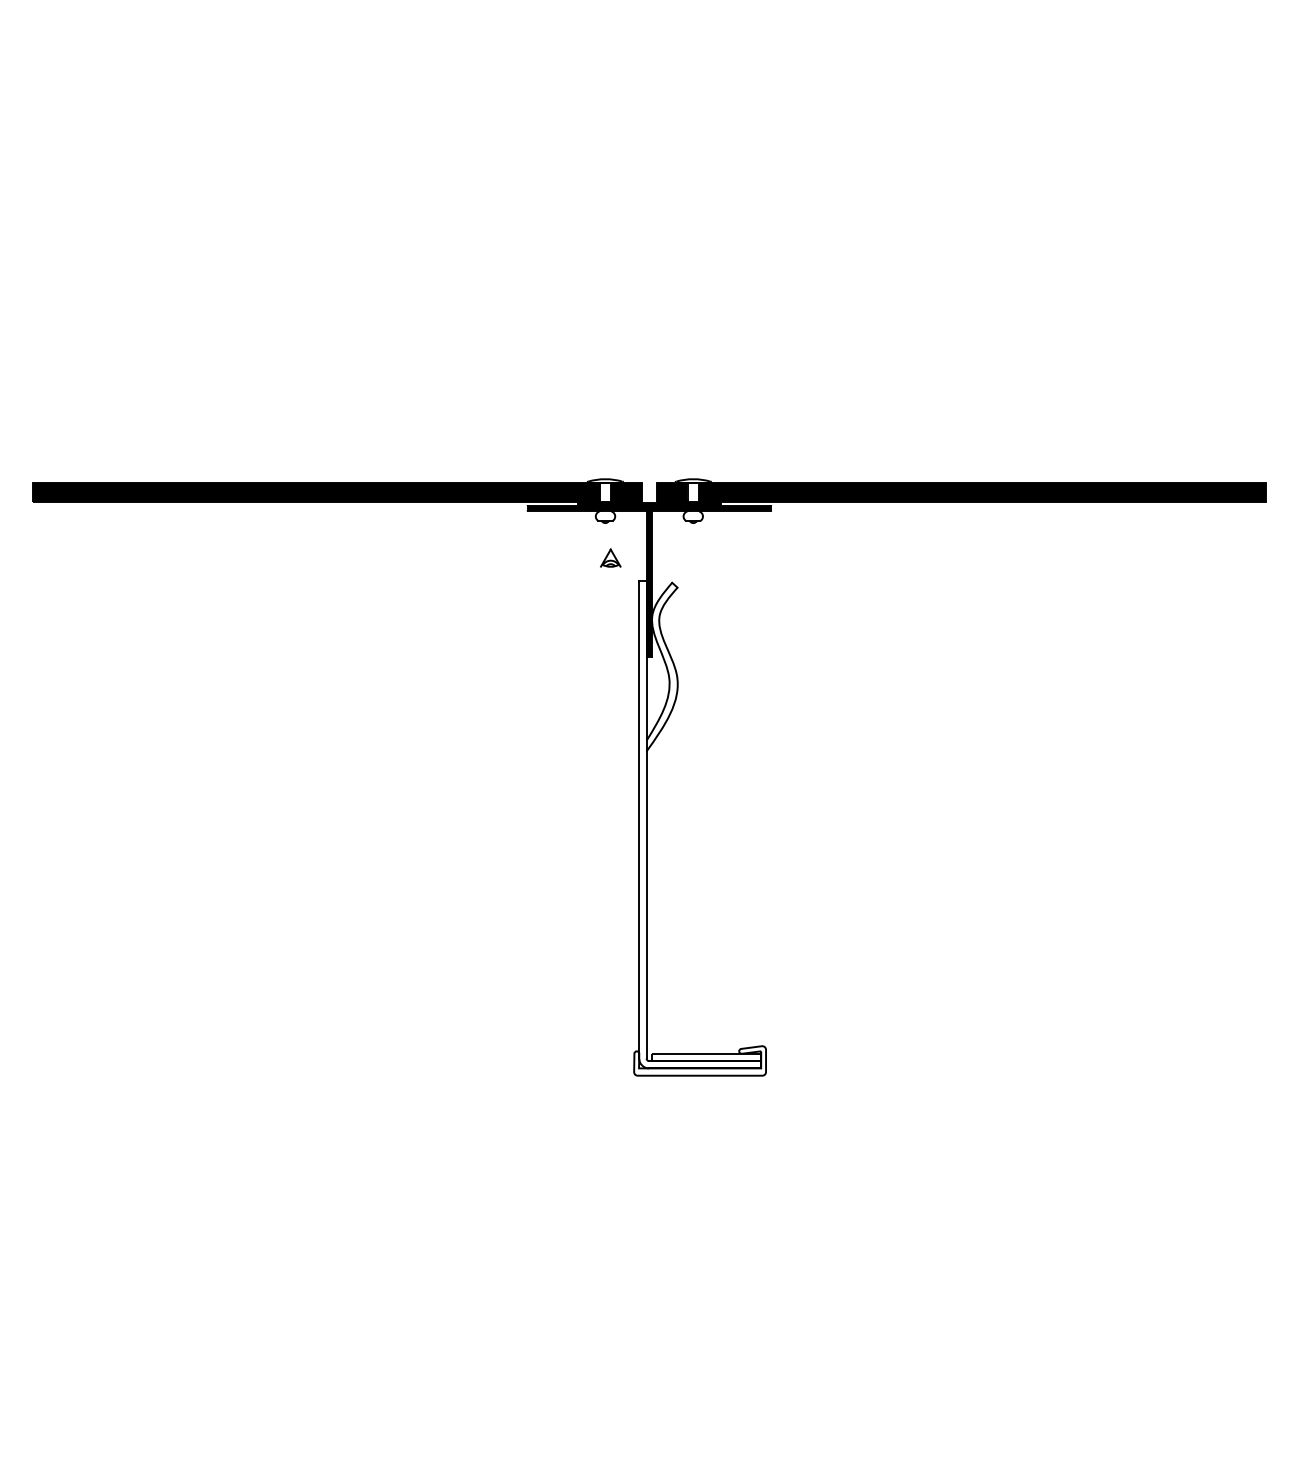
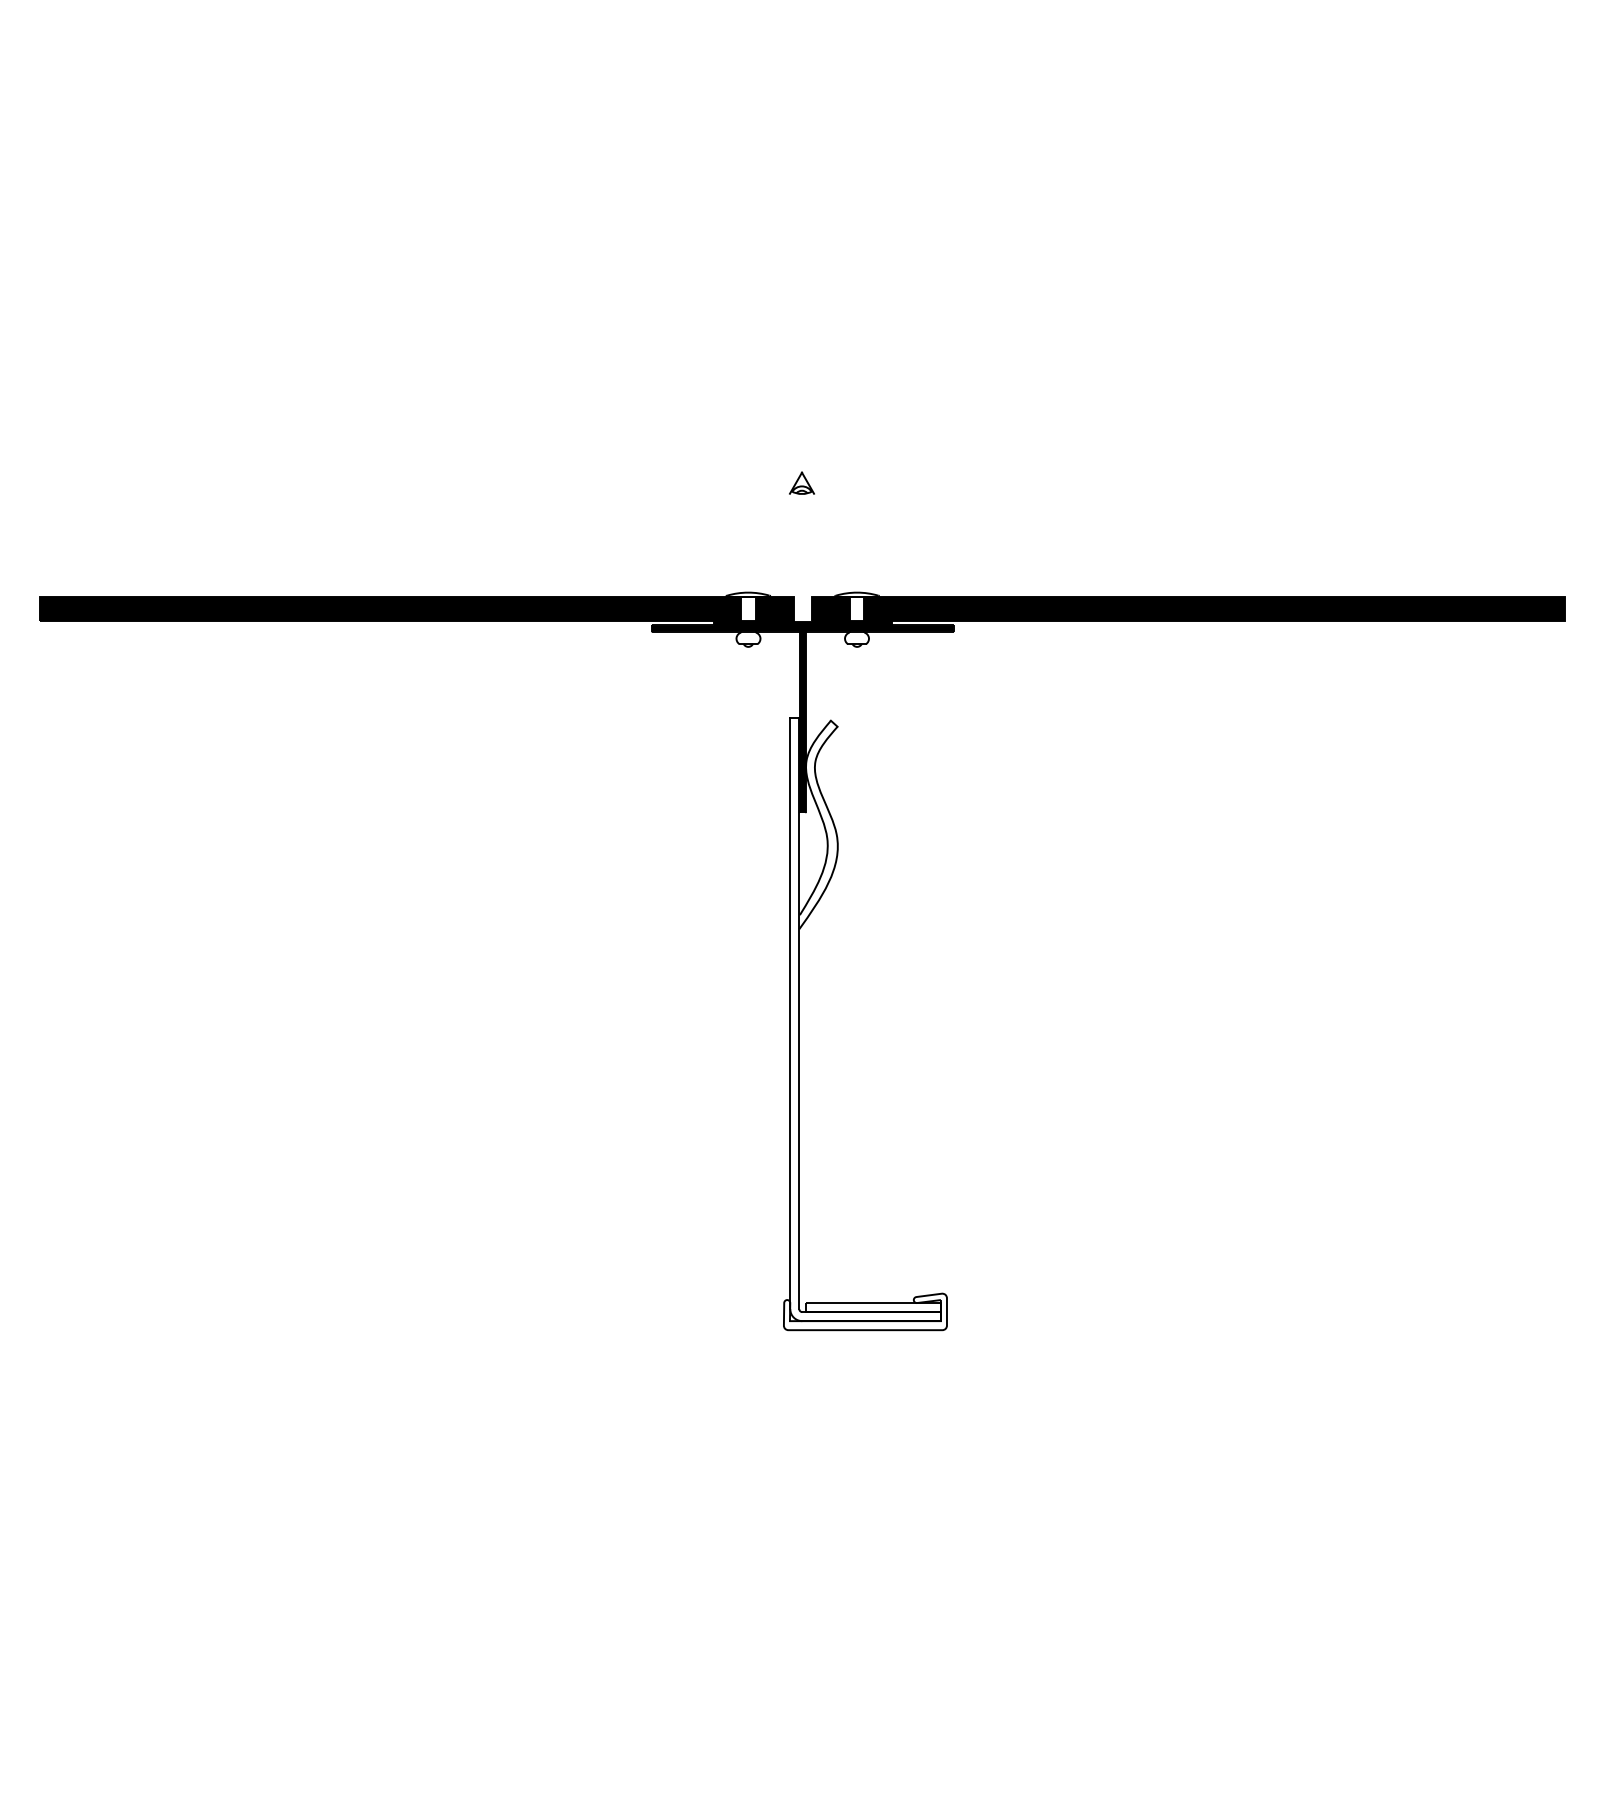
part: (610, 557) -> (801, 482), moved

